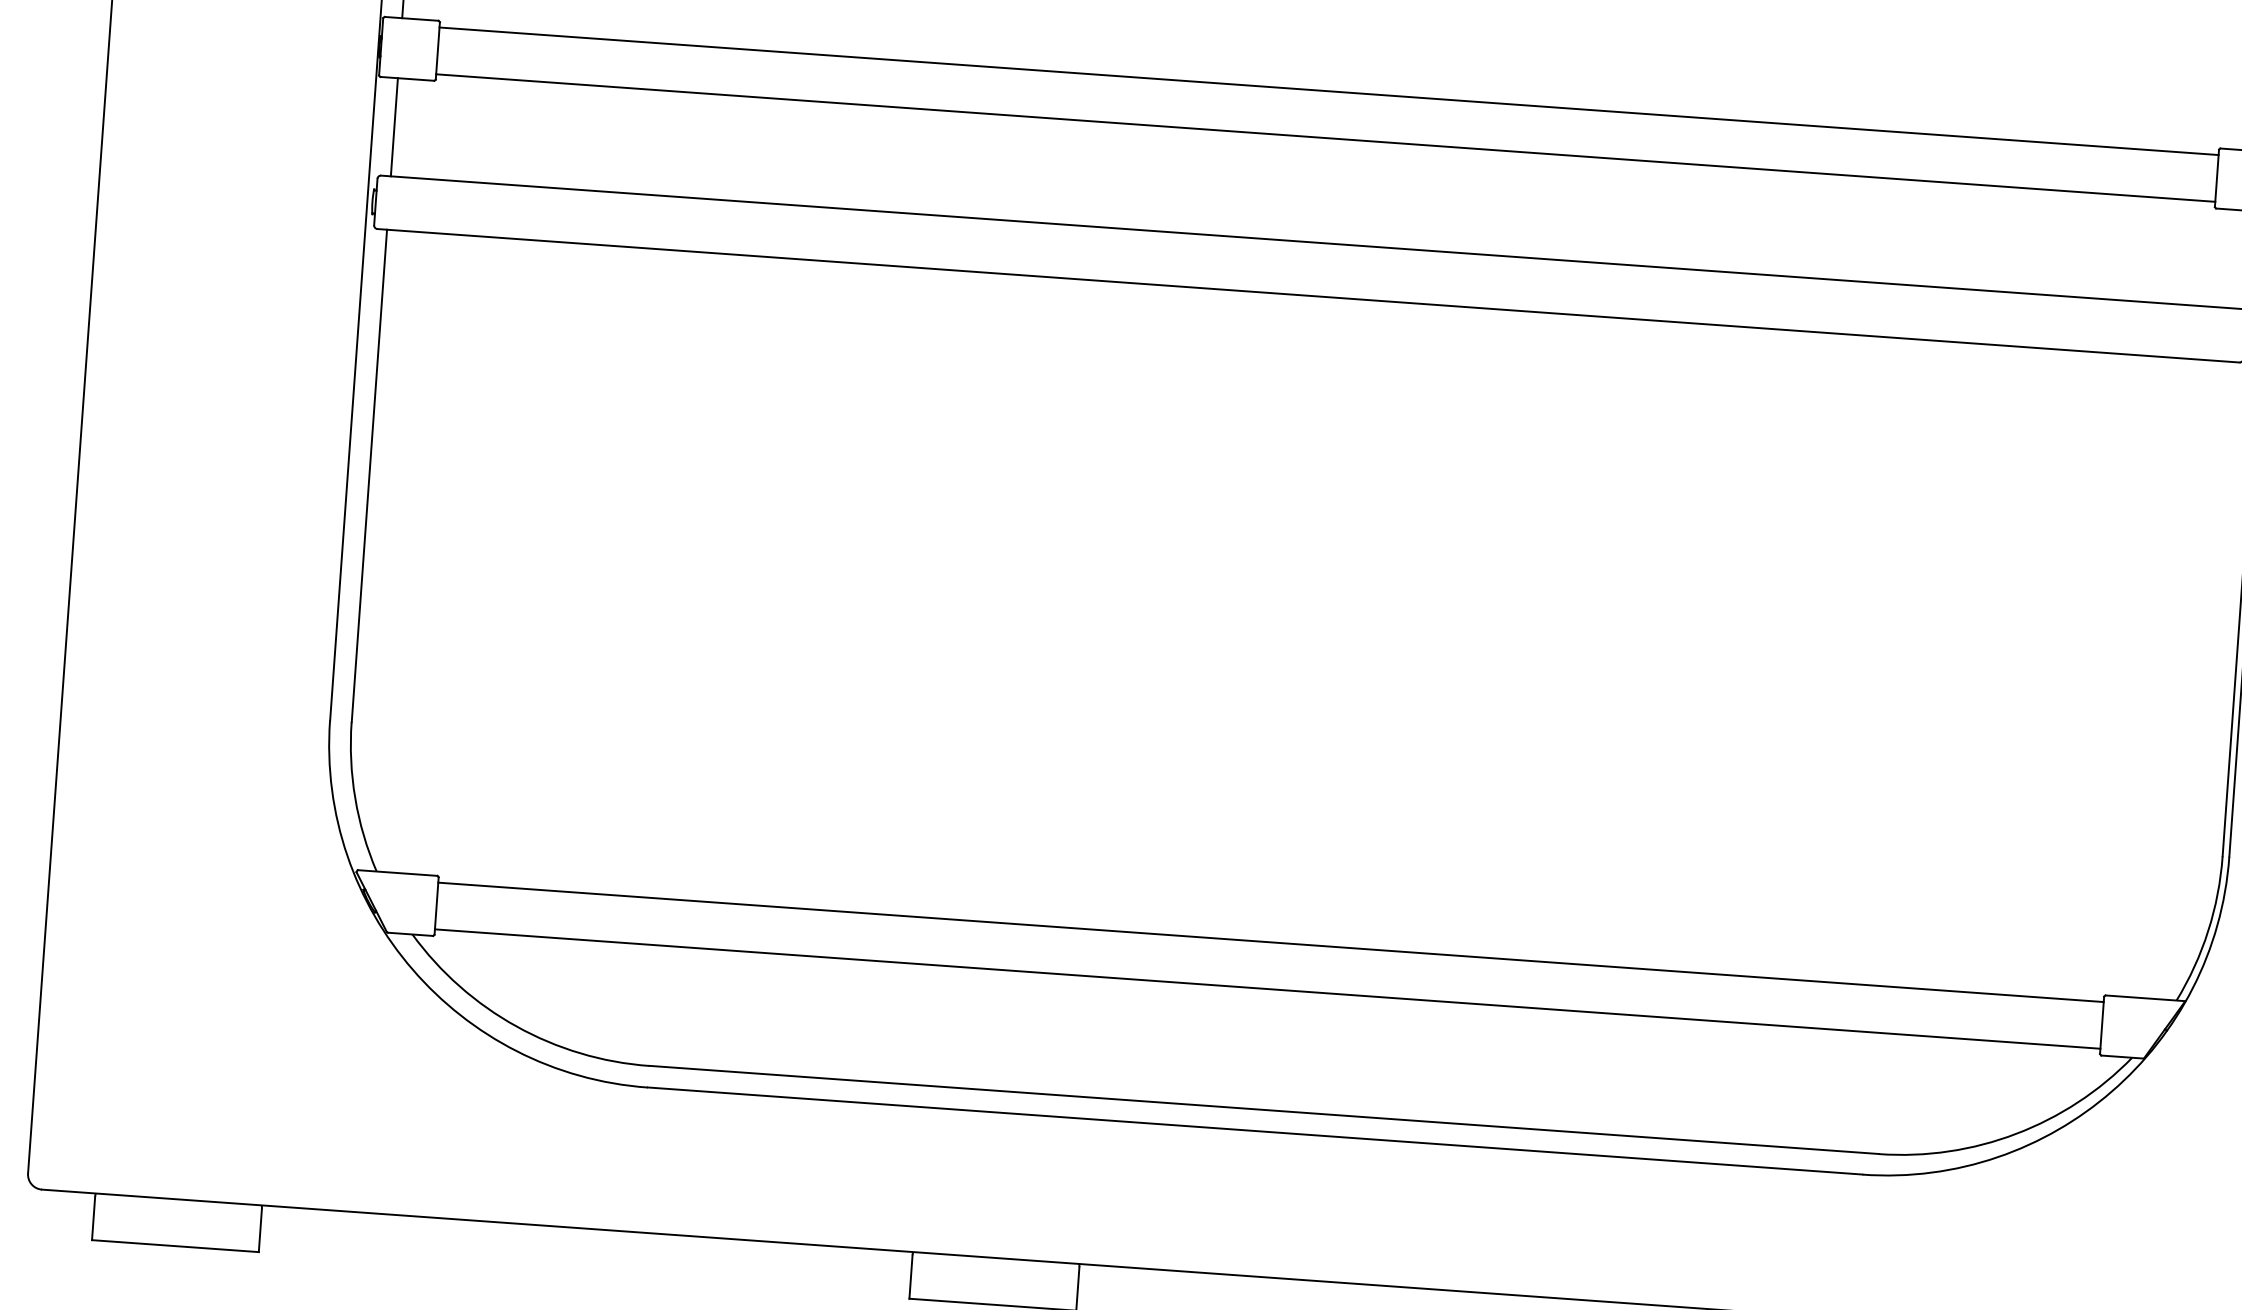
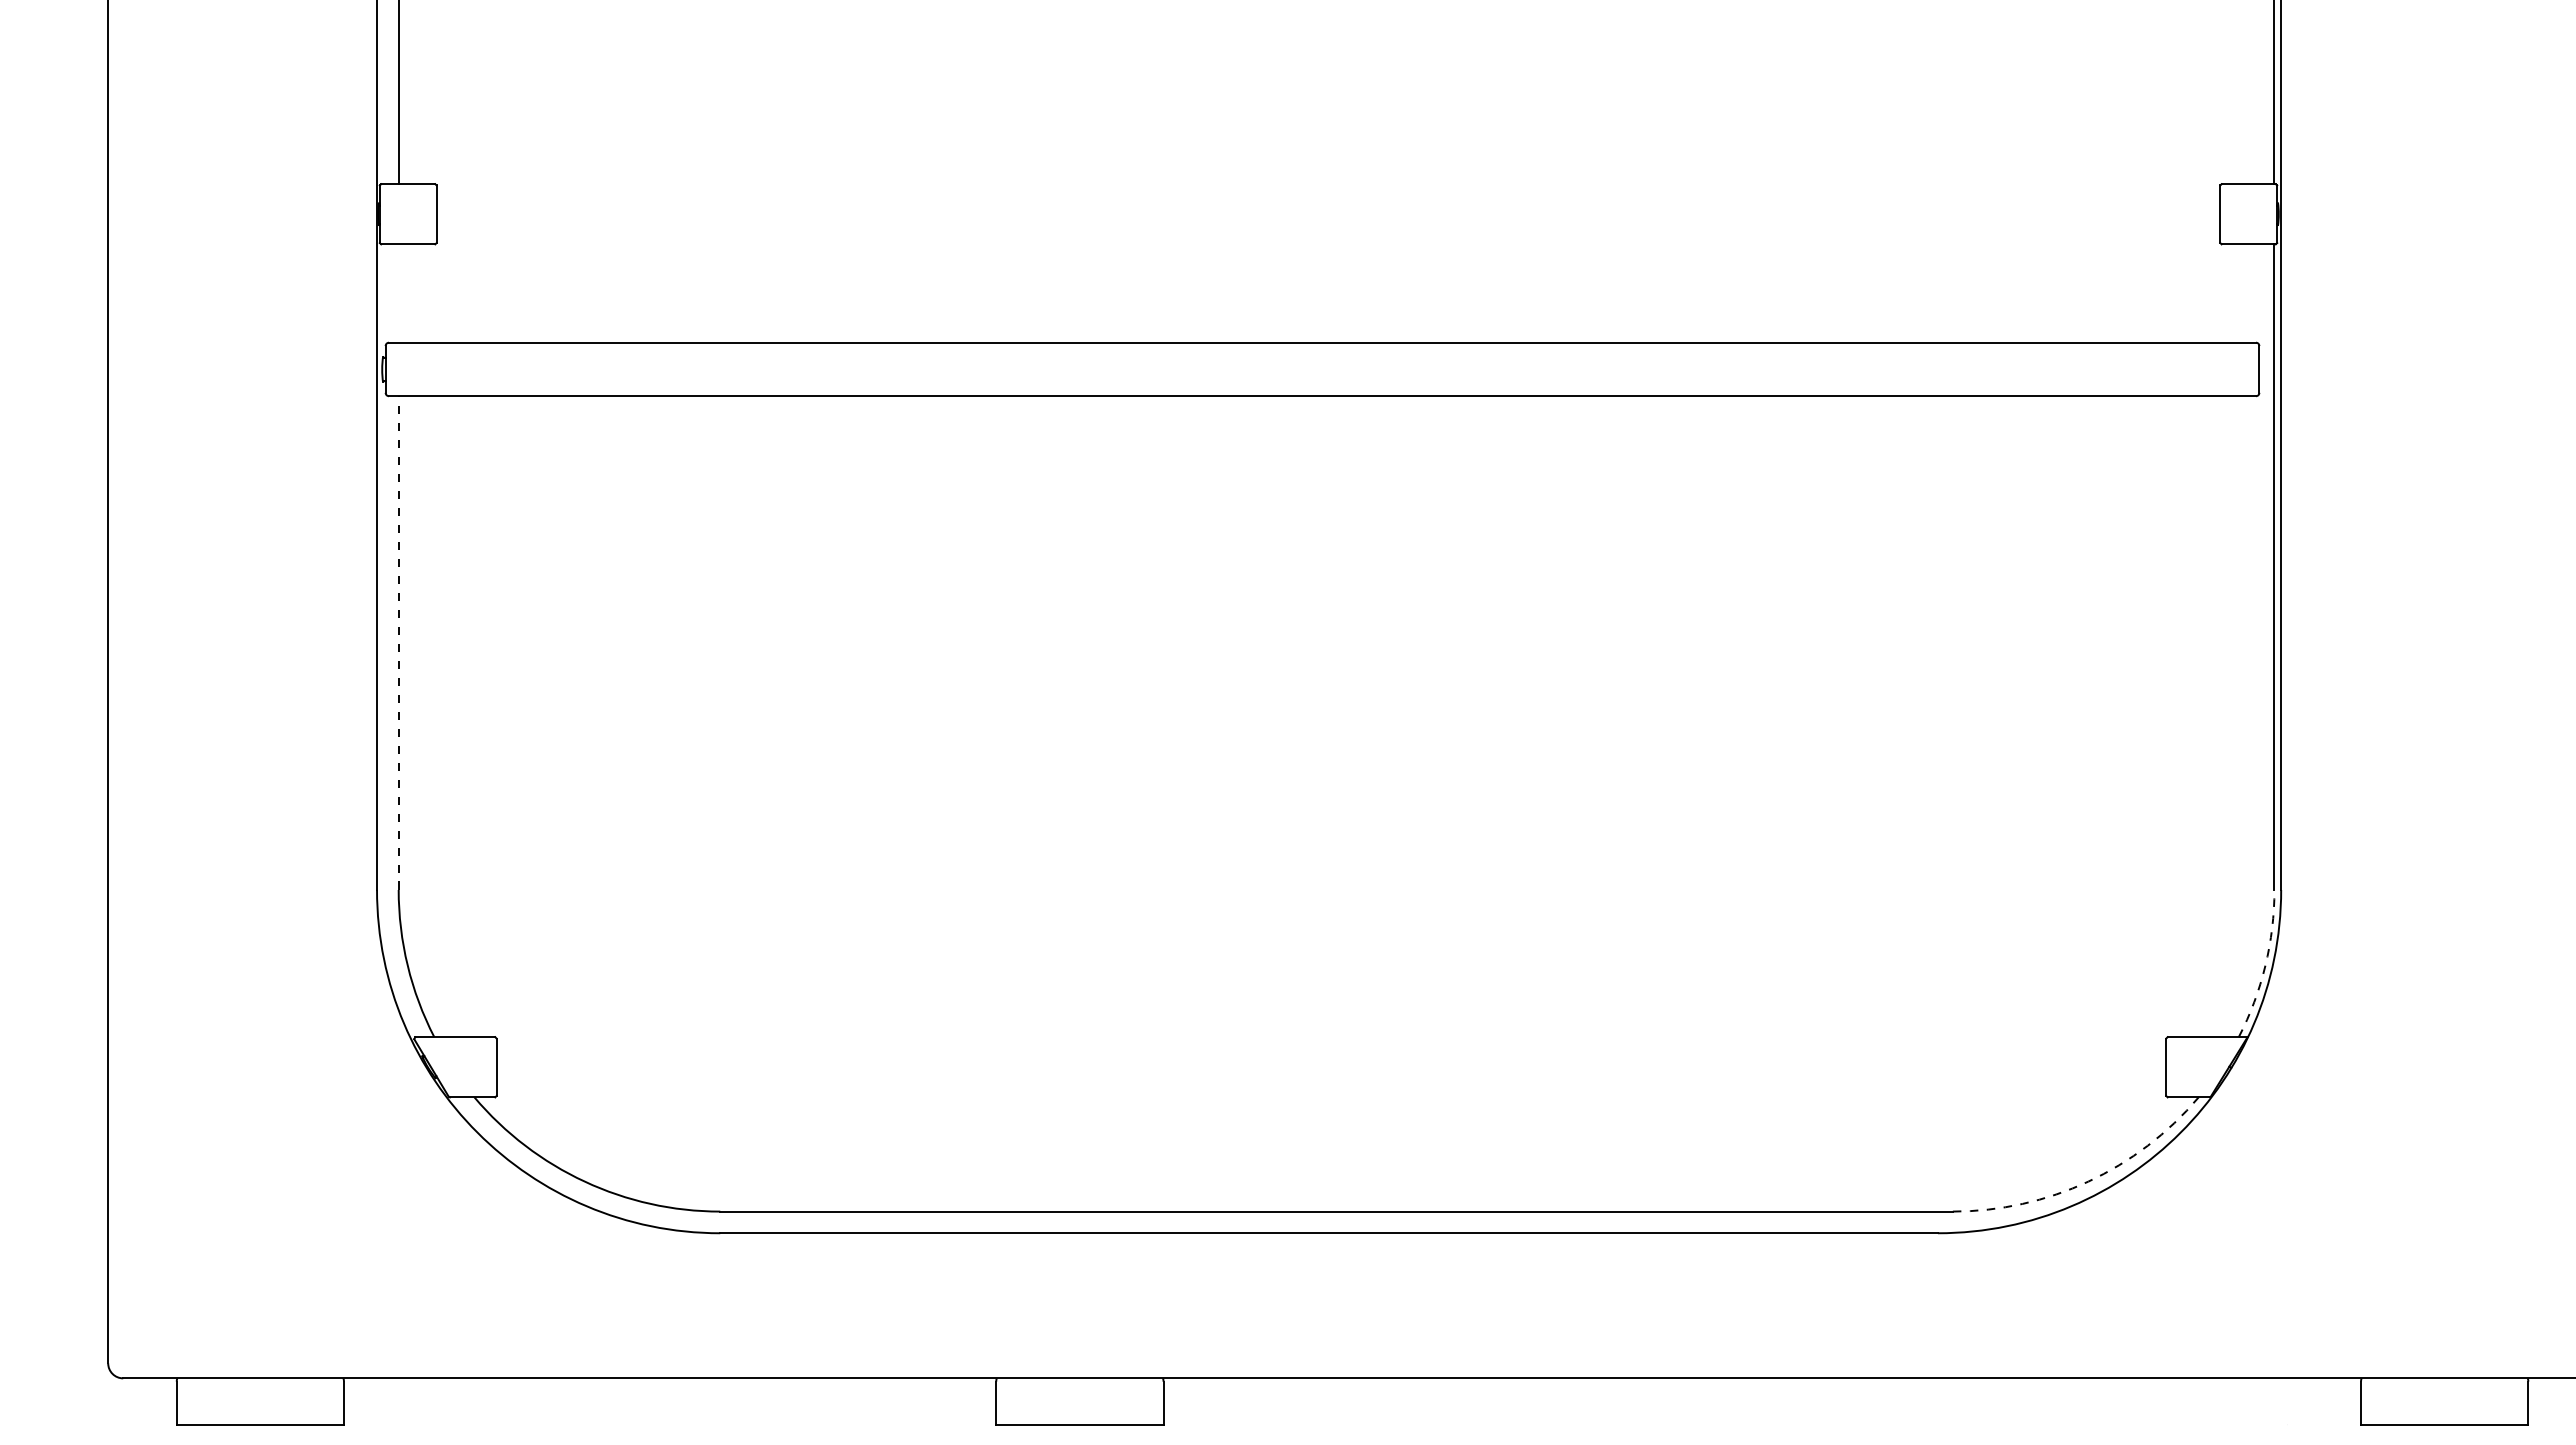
line: (1329, 90) -> (1328, 190), removed
line: (394, 127) -> (398, 293), removed
line: (1325, 137) -> (1328, 237), removed
line: (369, 476) -> (398, 643), solid -> dashed
arc: (2208, 930) -> (2265, 965), solid -> dashed
line: (1271, 941) -> (1331, 1043), removed
line: (1267, 988) -> (1331, 1090), removed
arc: (2016, 1133) -> (2088, 1181), solid -> dashed

